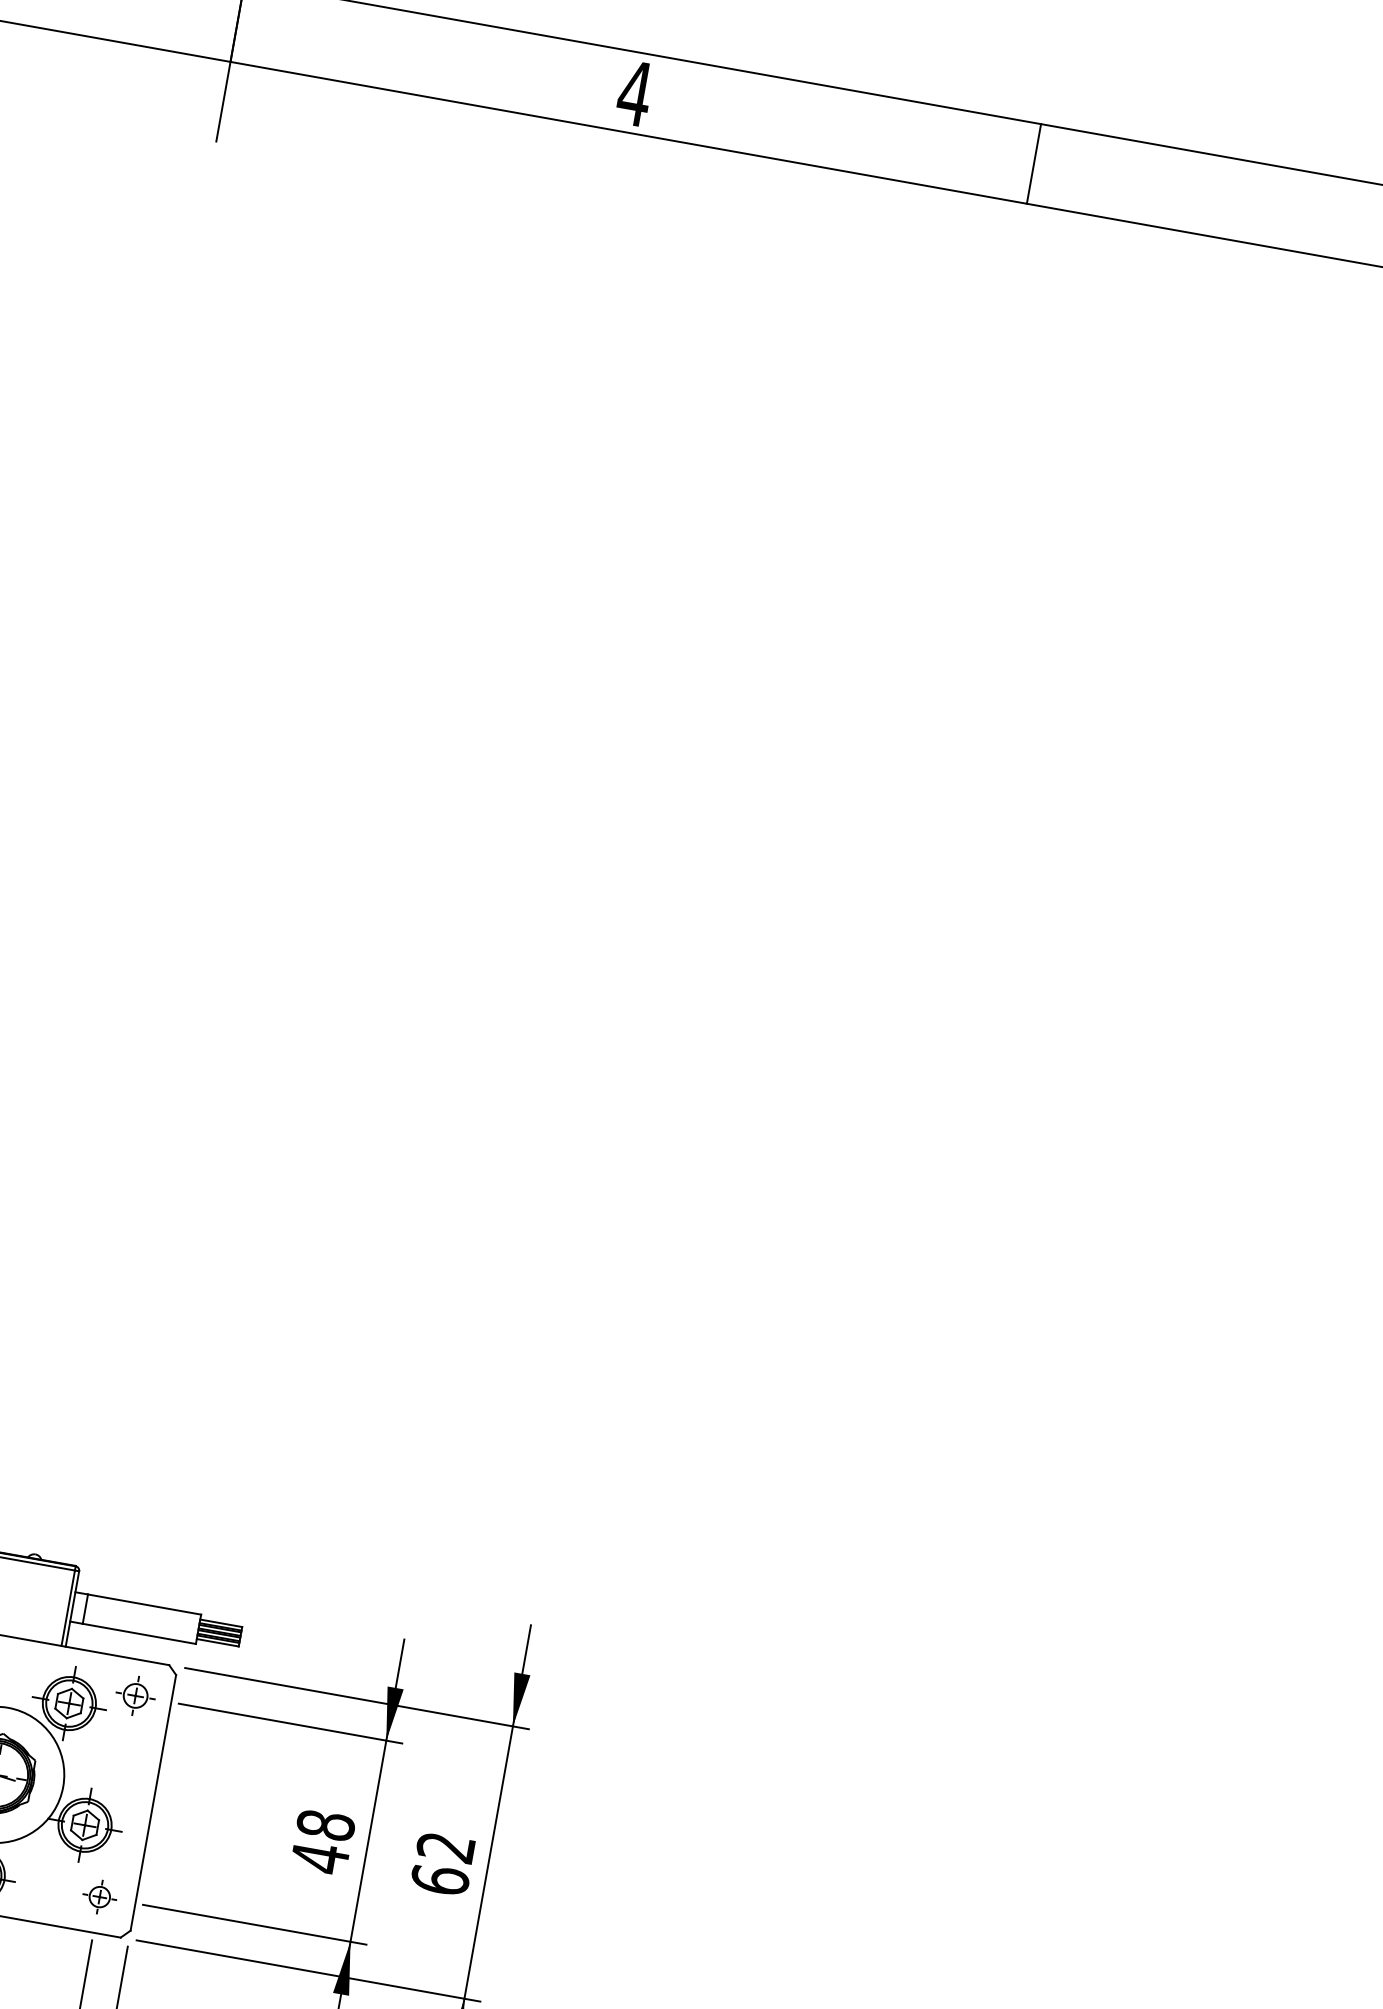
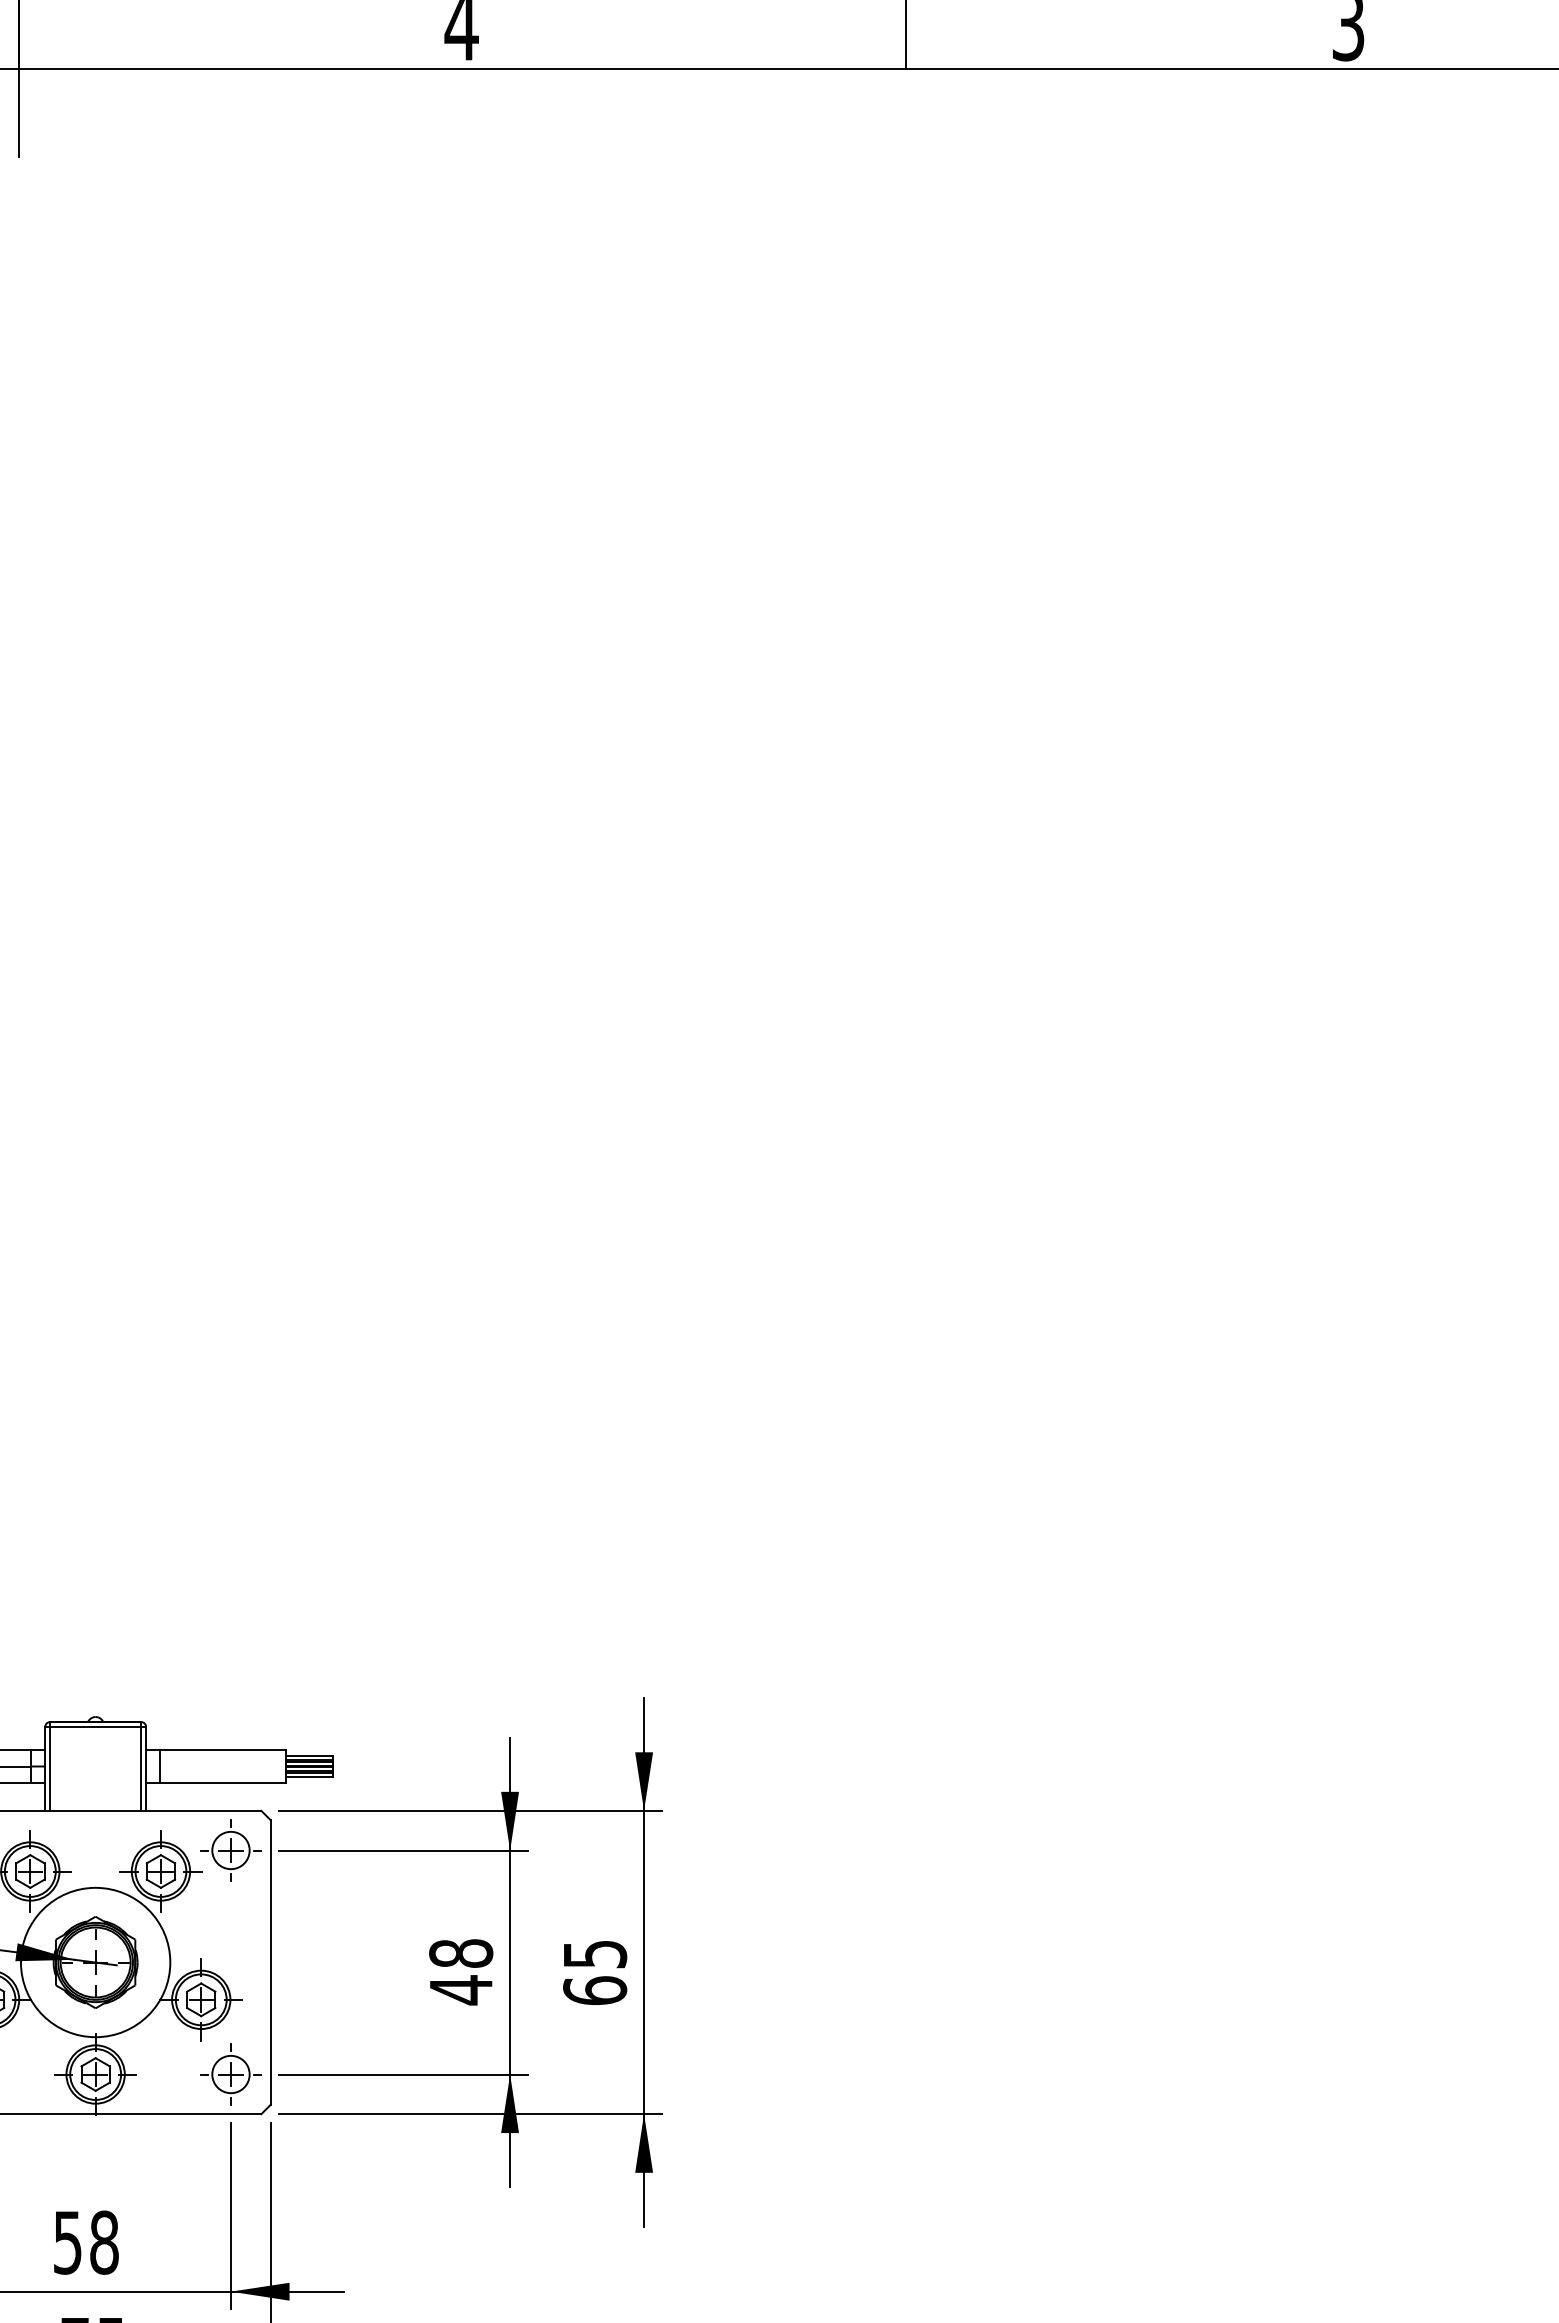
part: (135, 1695) -> (230, 1850), size x1.43
text: (446, 1847) -> (595, 1954), 62 -> 65
part: (99, 1897) -> (230, 2074), size x1.67

